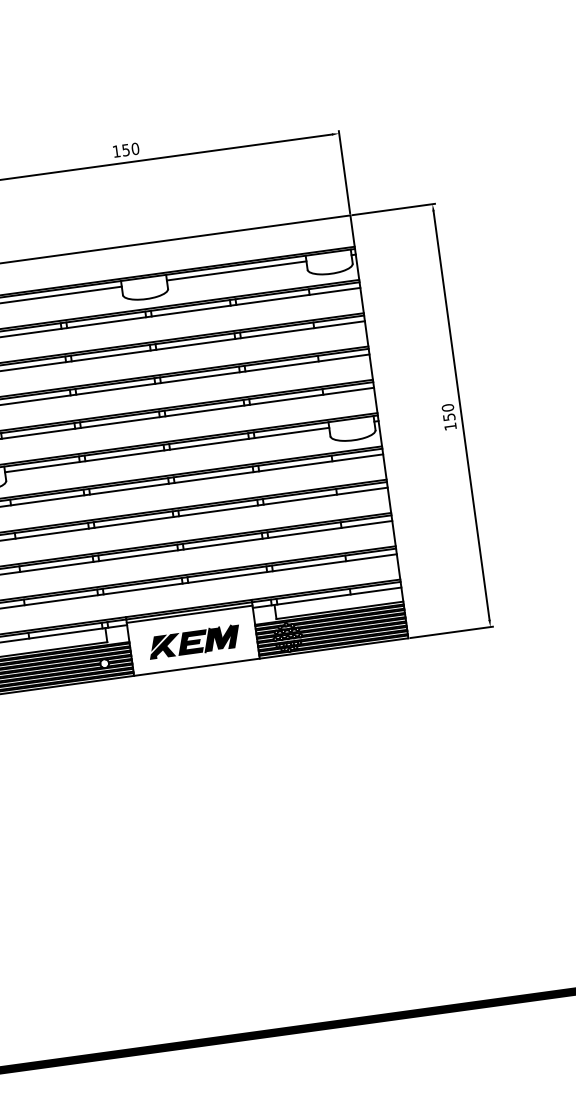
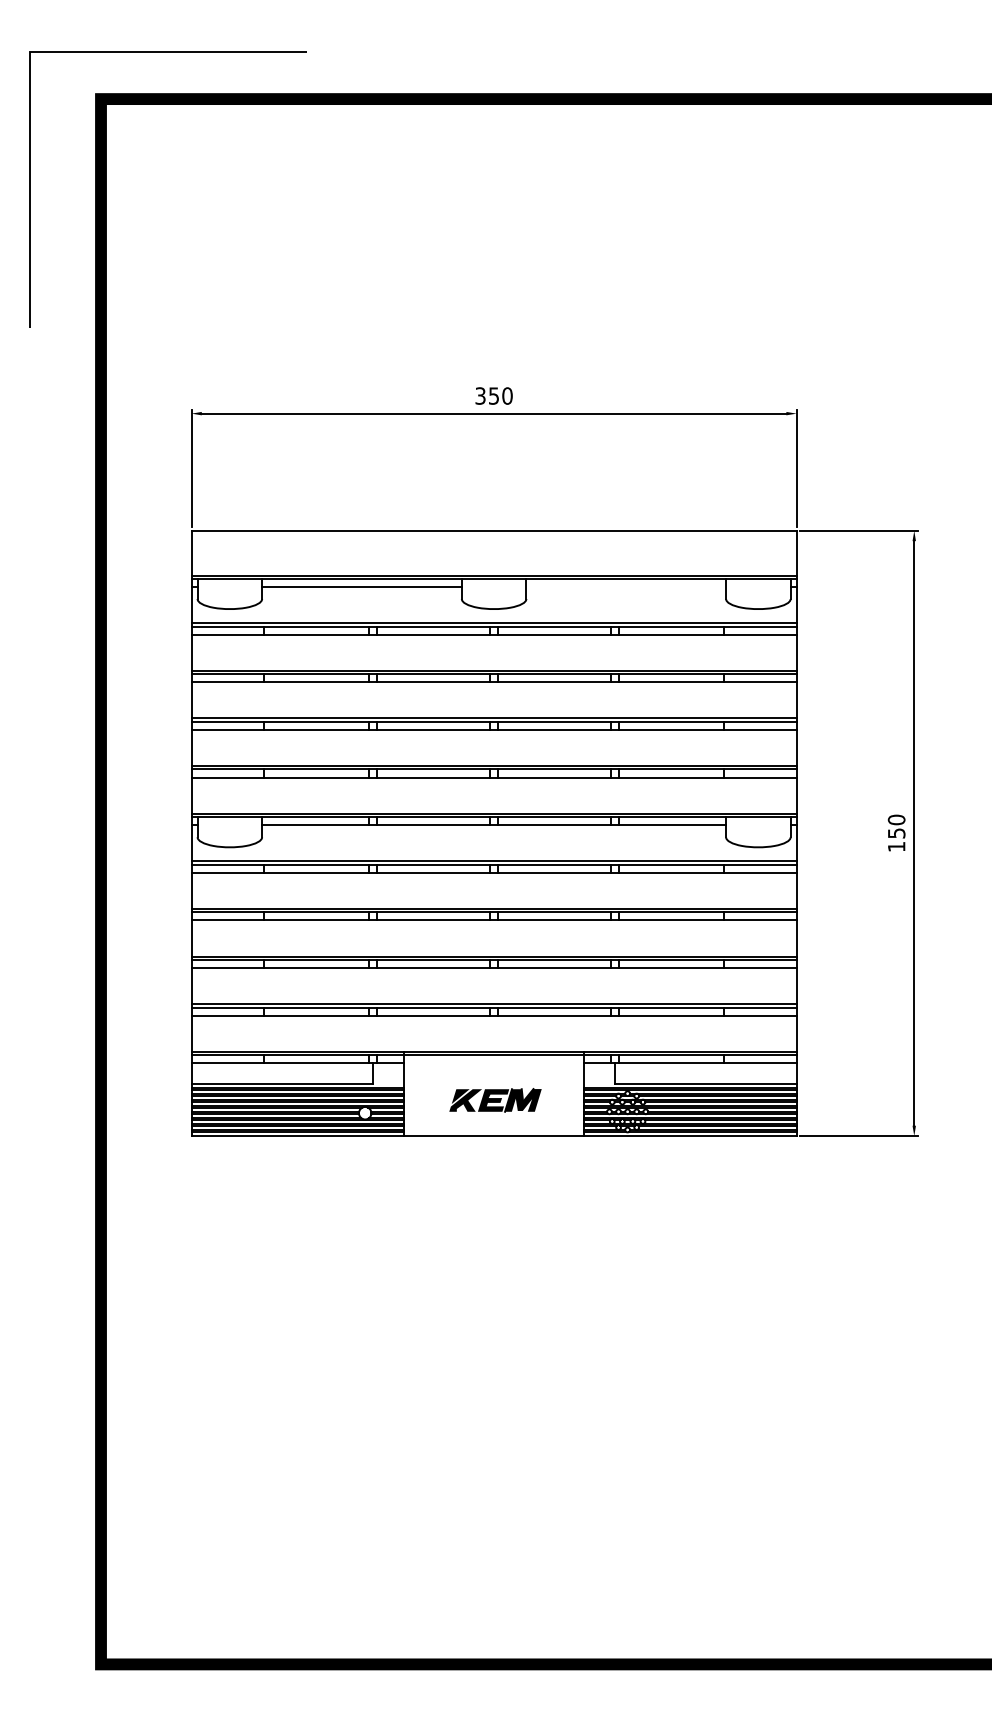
text: (116, 151) -> (480, 395), 150 -> 350
line: (236, 270) -> (626, 586), removed
line: (189, 614) -> (494, 1060), removed
part: (194, 642) -> (495, 1100), size x0.7

